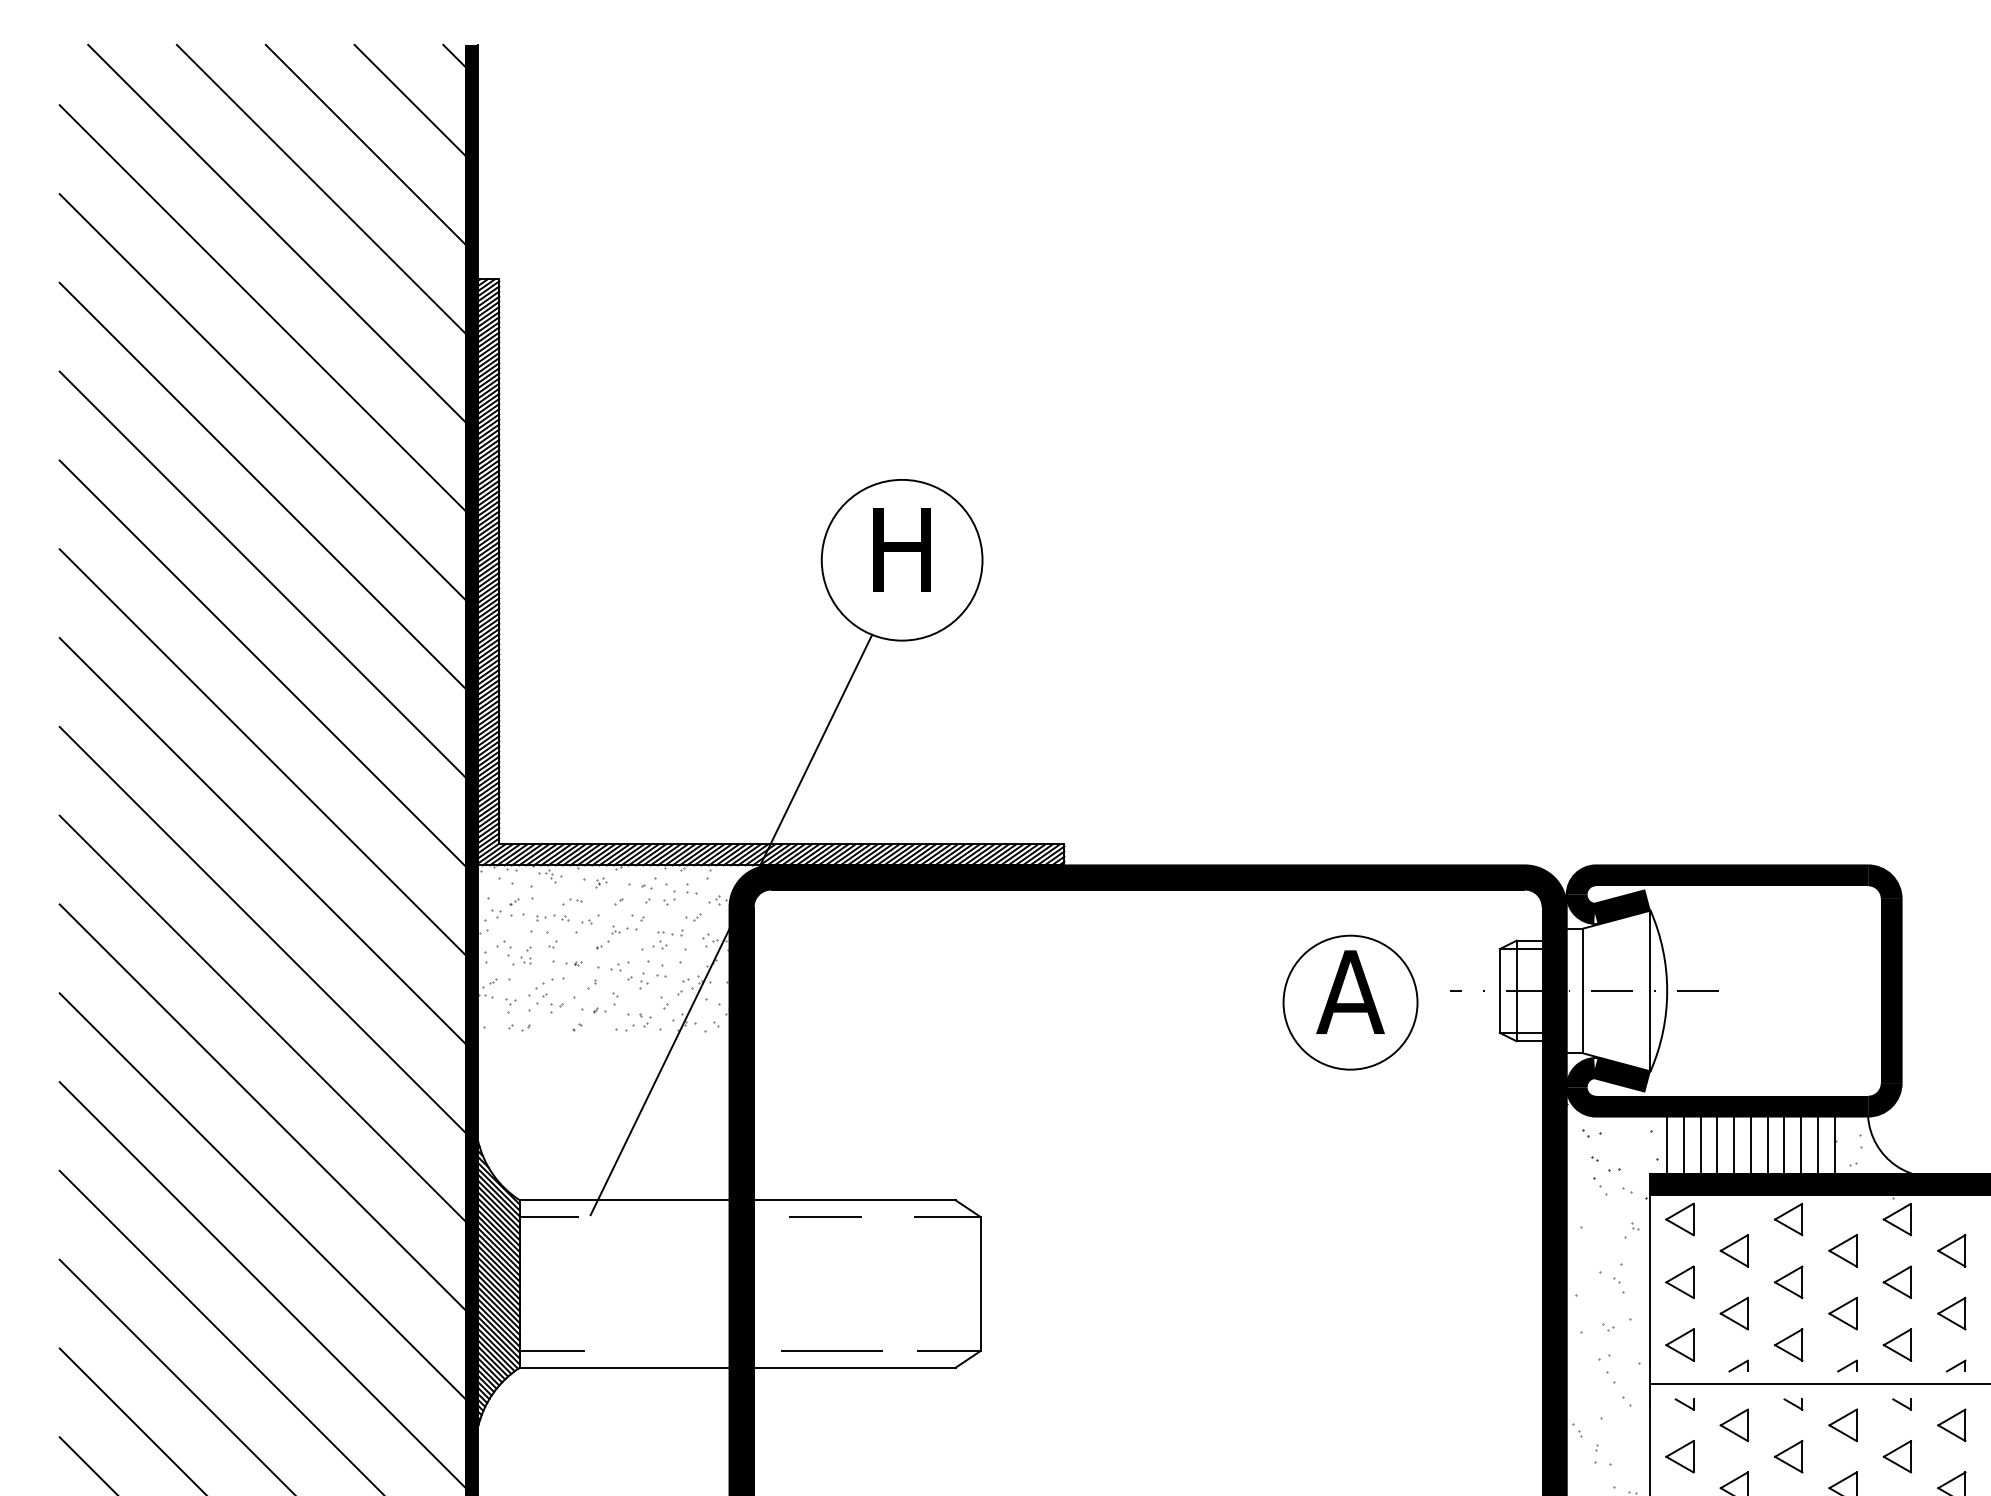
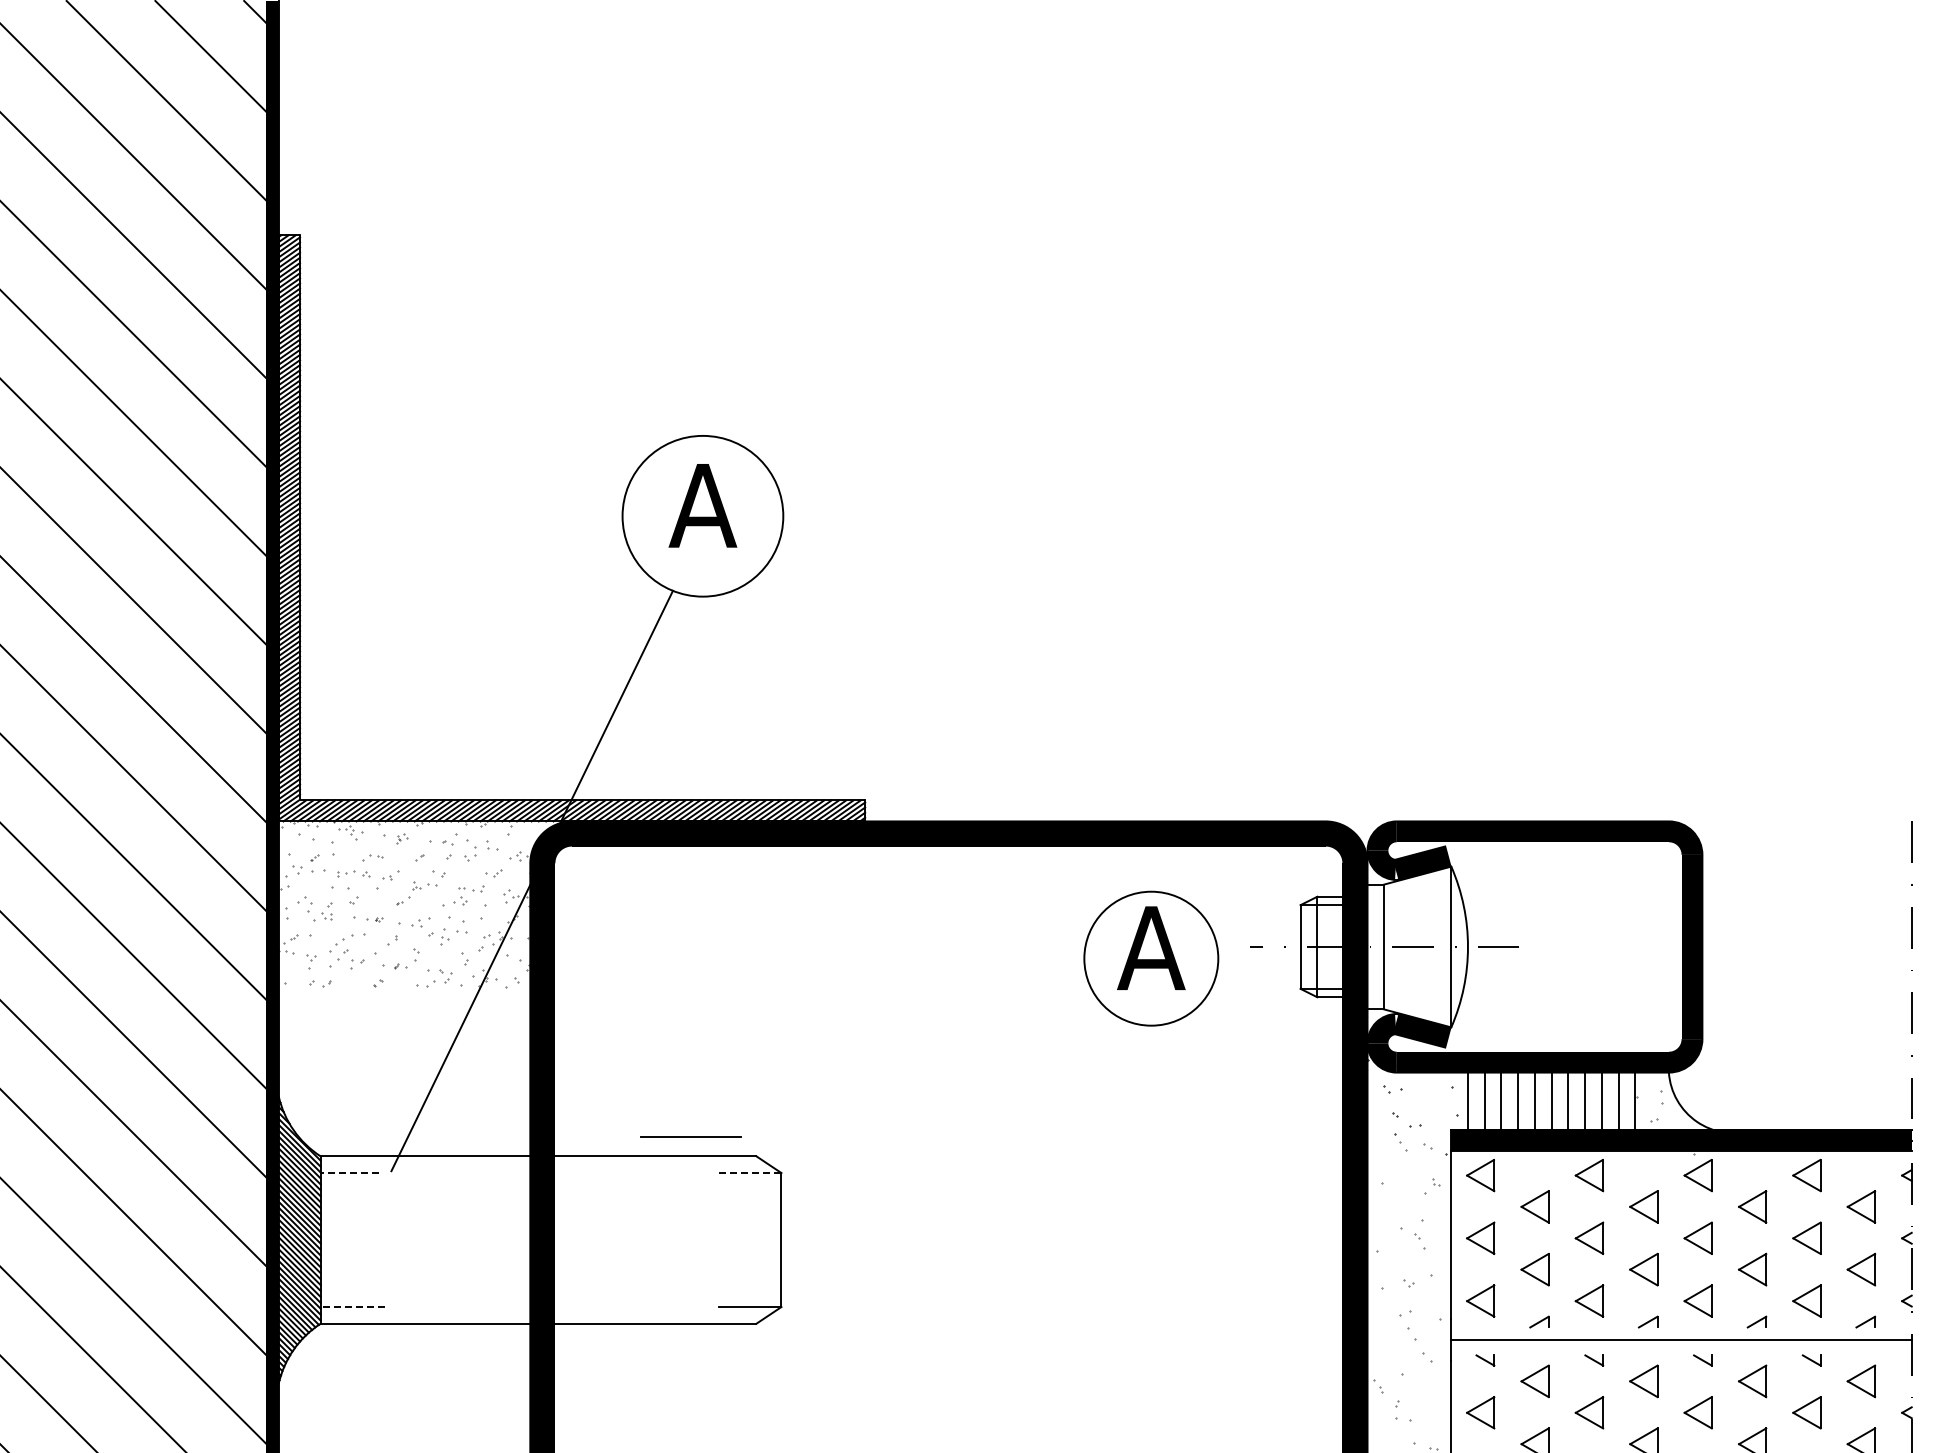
text: (901, 549) -> (702, 505), H -> A
line: (548, 1217) -> (349, 1173), solid -> dashed
line: (825, 1217) -> (626, 1173), removed
line: (947, 1217) -> (748, 1173), solid -> dashed
line: (831, 1350) -> (690, 1136), moved
line: (551, 1351) -> (352, 1307), solid -> dashed

